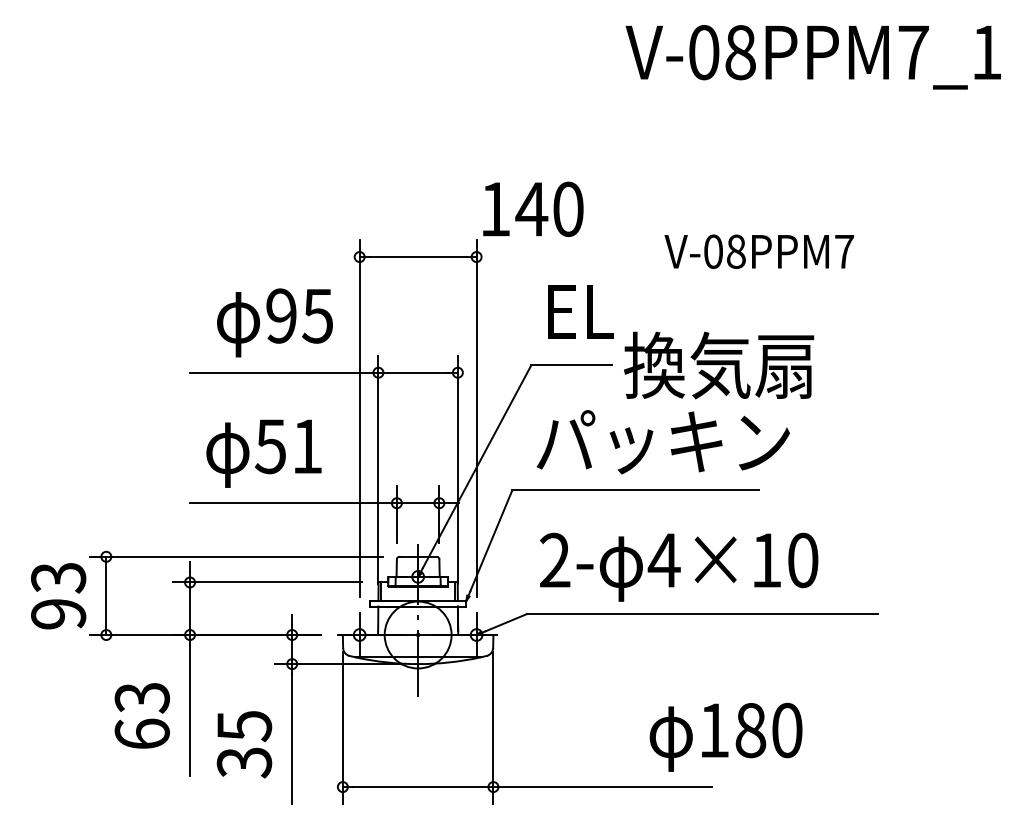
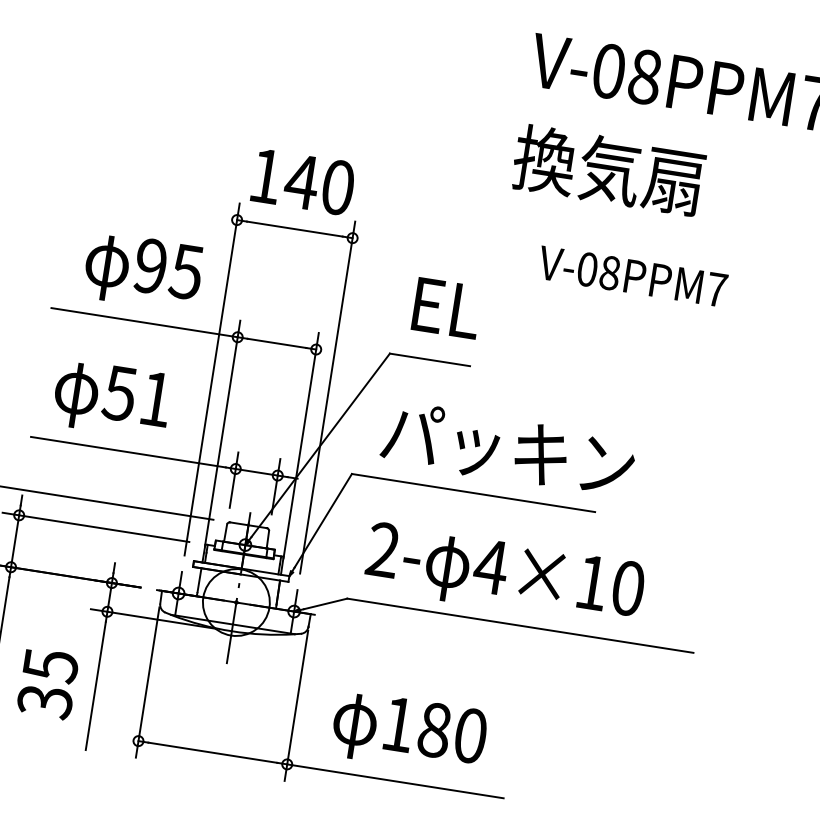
text: (533, 208) -> (303, 181), moved
text: (719, 365) -> (609, 170), moved
text: (725, 736) -> (408, 732), moved

